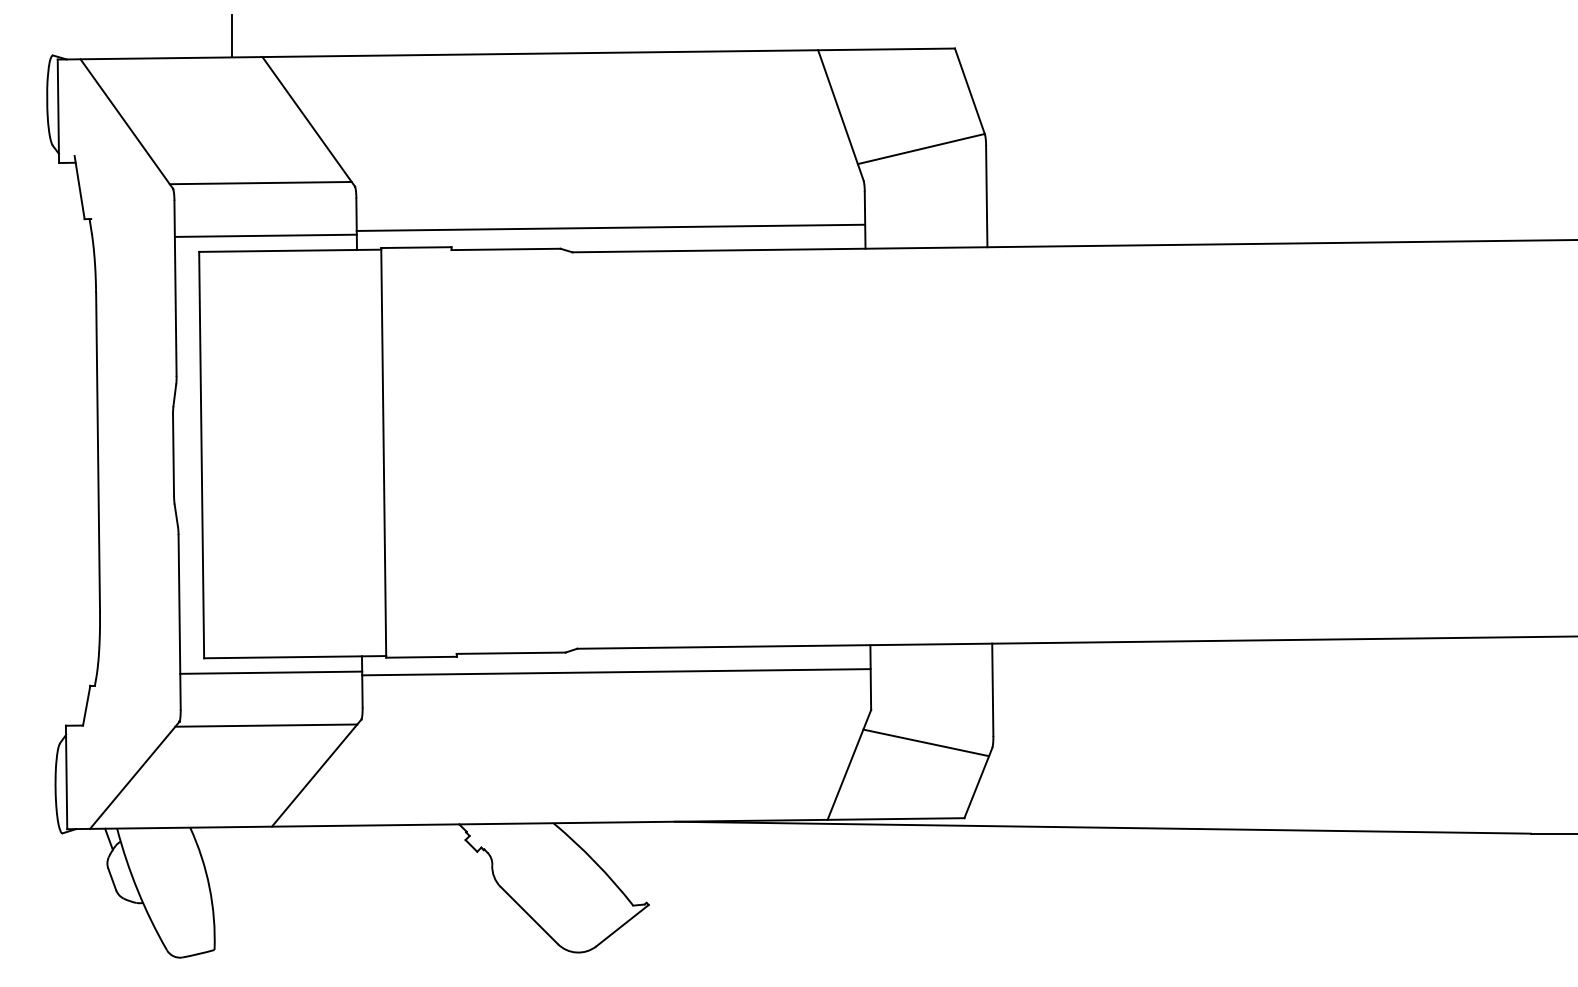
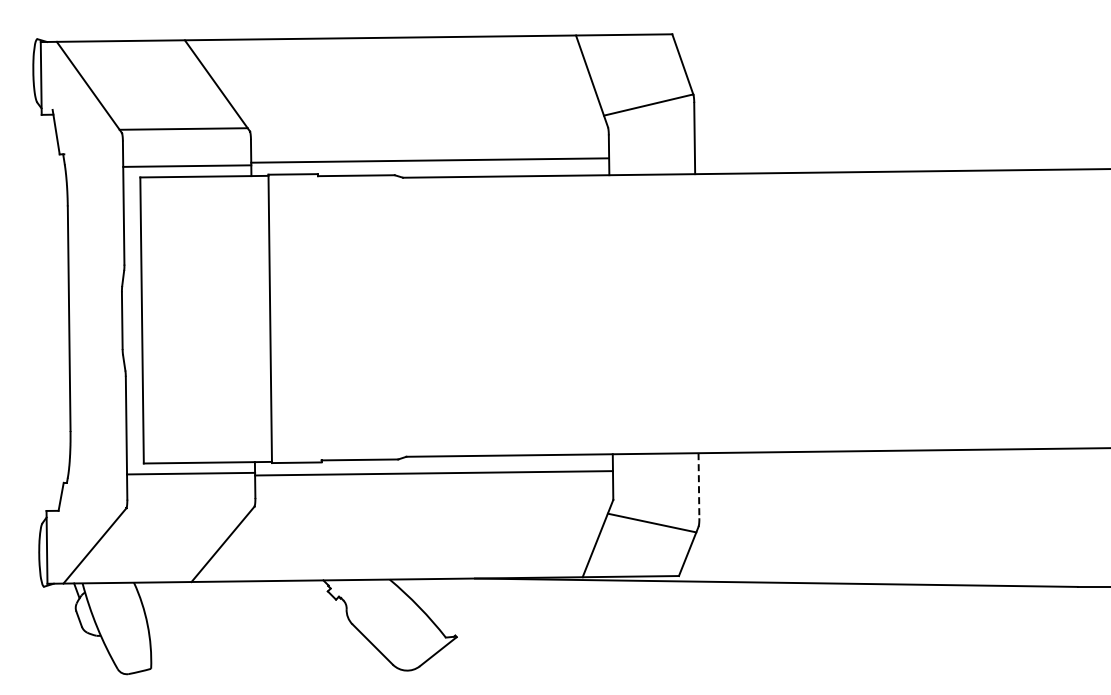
line: (232, 36) -> (163, 25), removed
line: (992, 689) -> (698, 485), solid -> dashed
line: (266, 725) -> (187, 510), removed

